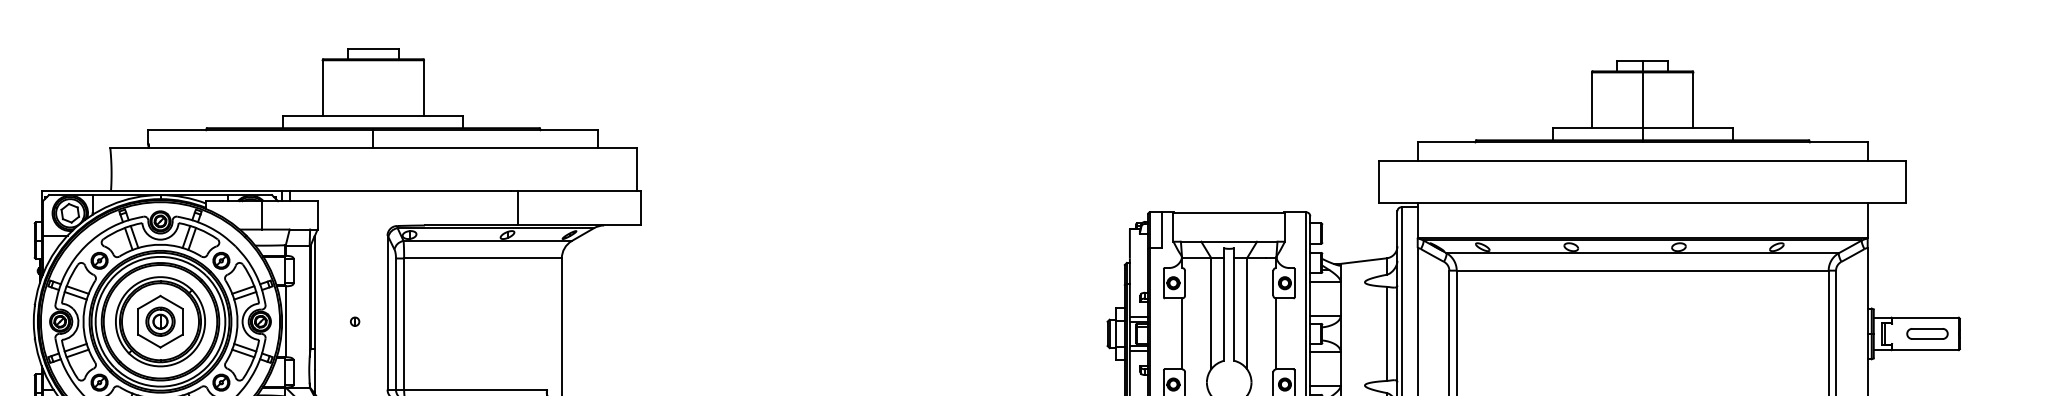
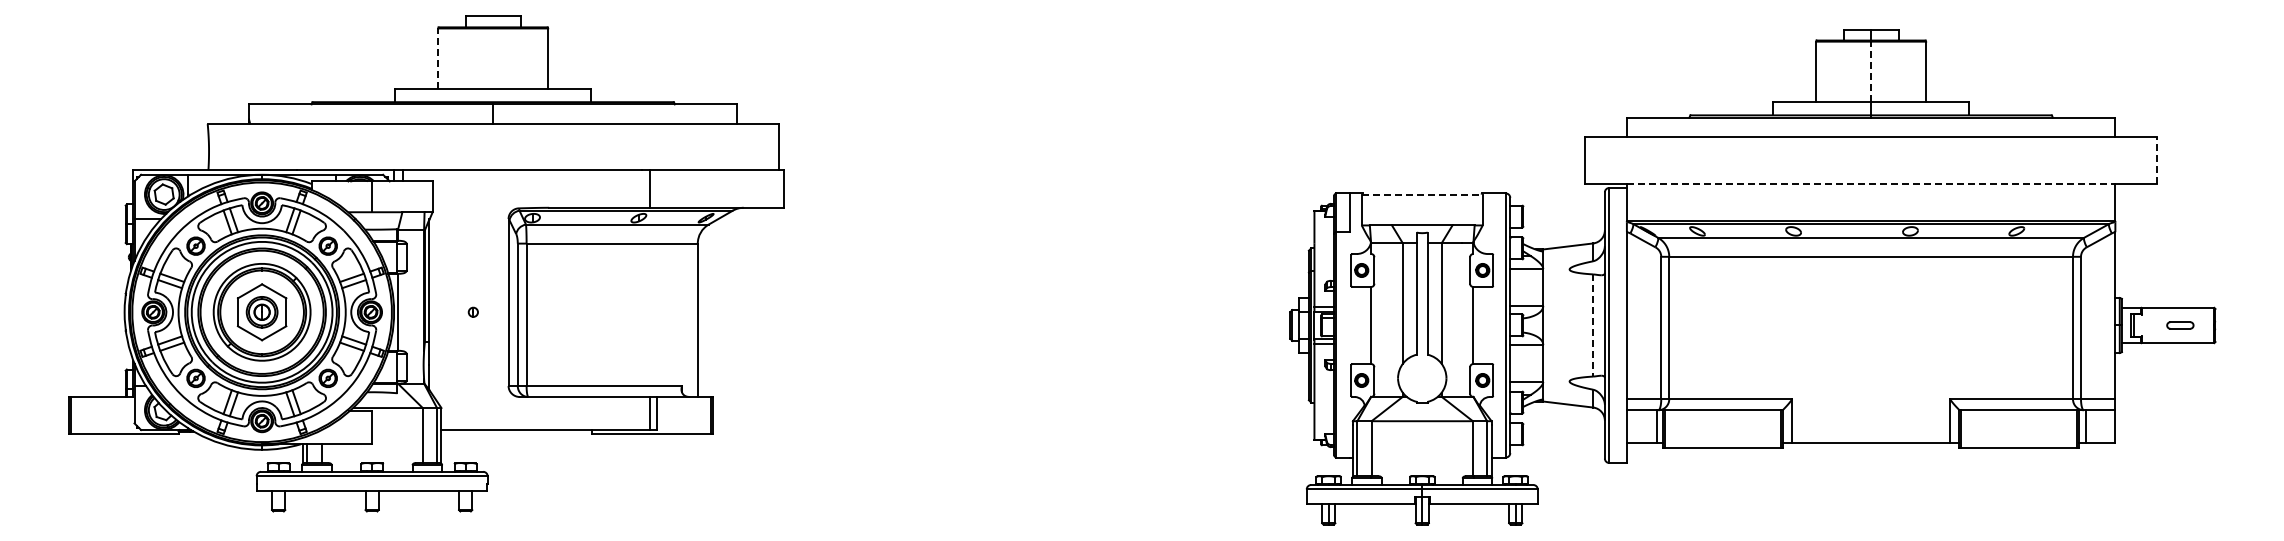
line: (322, 87) -> (438, 58), solid -> dashed
line: (1643, 99) -> (1871, 71), solid -> dashed
line: (1906, 180) -> (2157, 159), solid -> dashed
line: (1643, 203) -> (1871, 183), solid -> dashed
line: (1229, 213) -> (1422, 194), solid -> dashed
part: (1927, 333) -> (2180, 325), size x0.6
line: (1386, 334) -> (1593, 326), solid -> dashed

